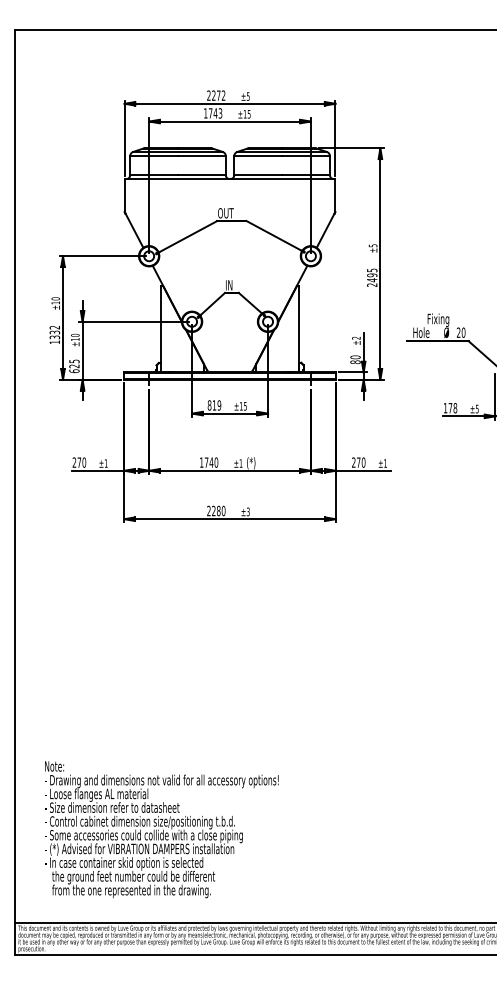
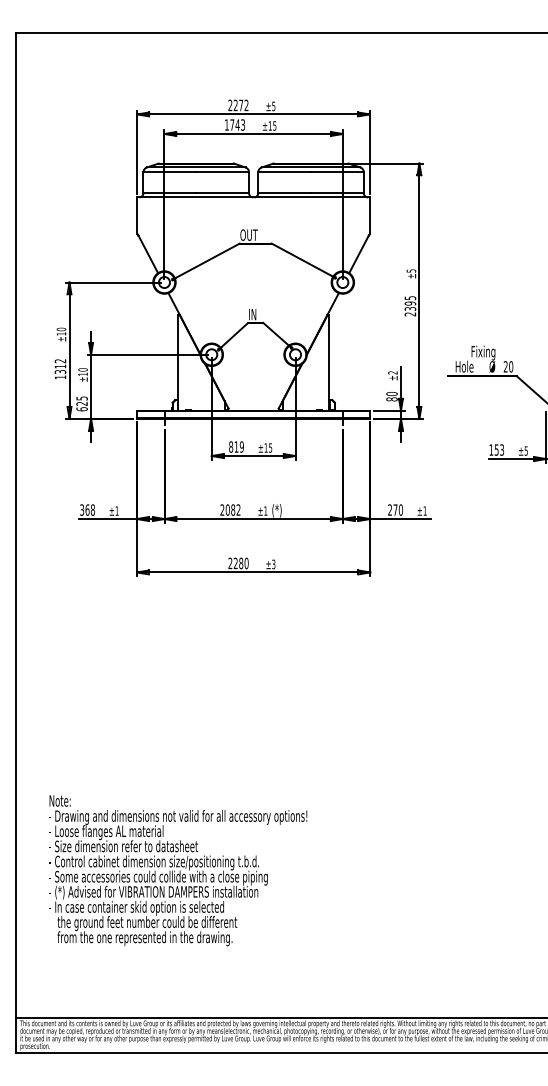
text: (372, 280) -> (410, 309), 2495 -> 2395
text: (54, 332) -> (60, 366), 1332 -> 1312
text: (452, 408) -> (498, 450), 178 -> 153
text: (79, 462) -> (87, 509), 270 -> 368
text: (208, 462) -> (229, 509), 1740 -> 2082
text: (161, 829) -> (178, 870), moved

